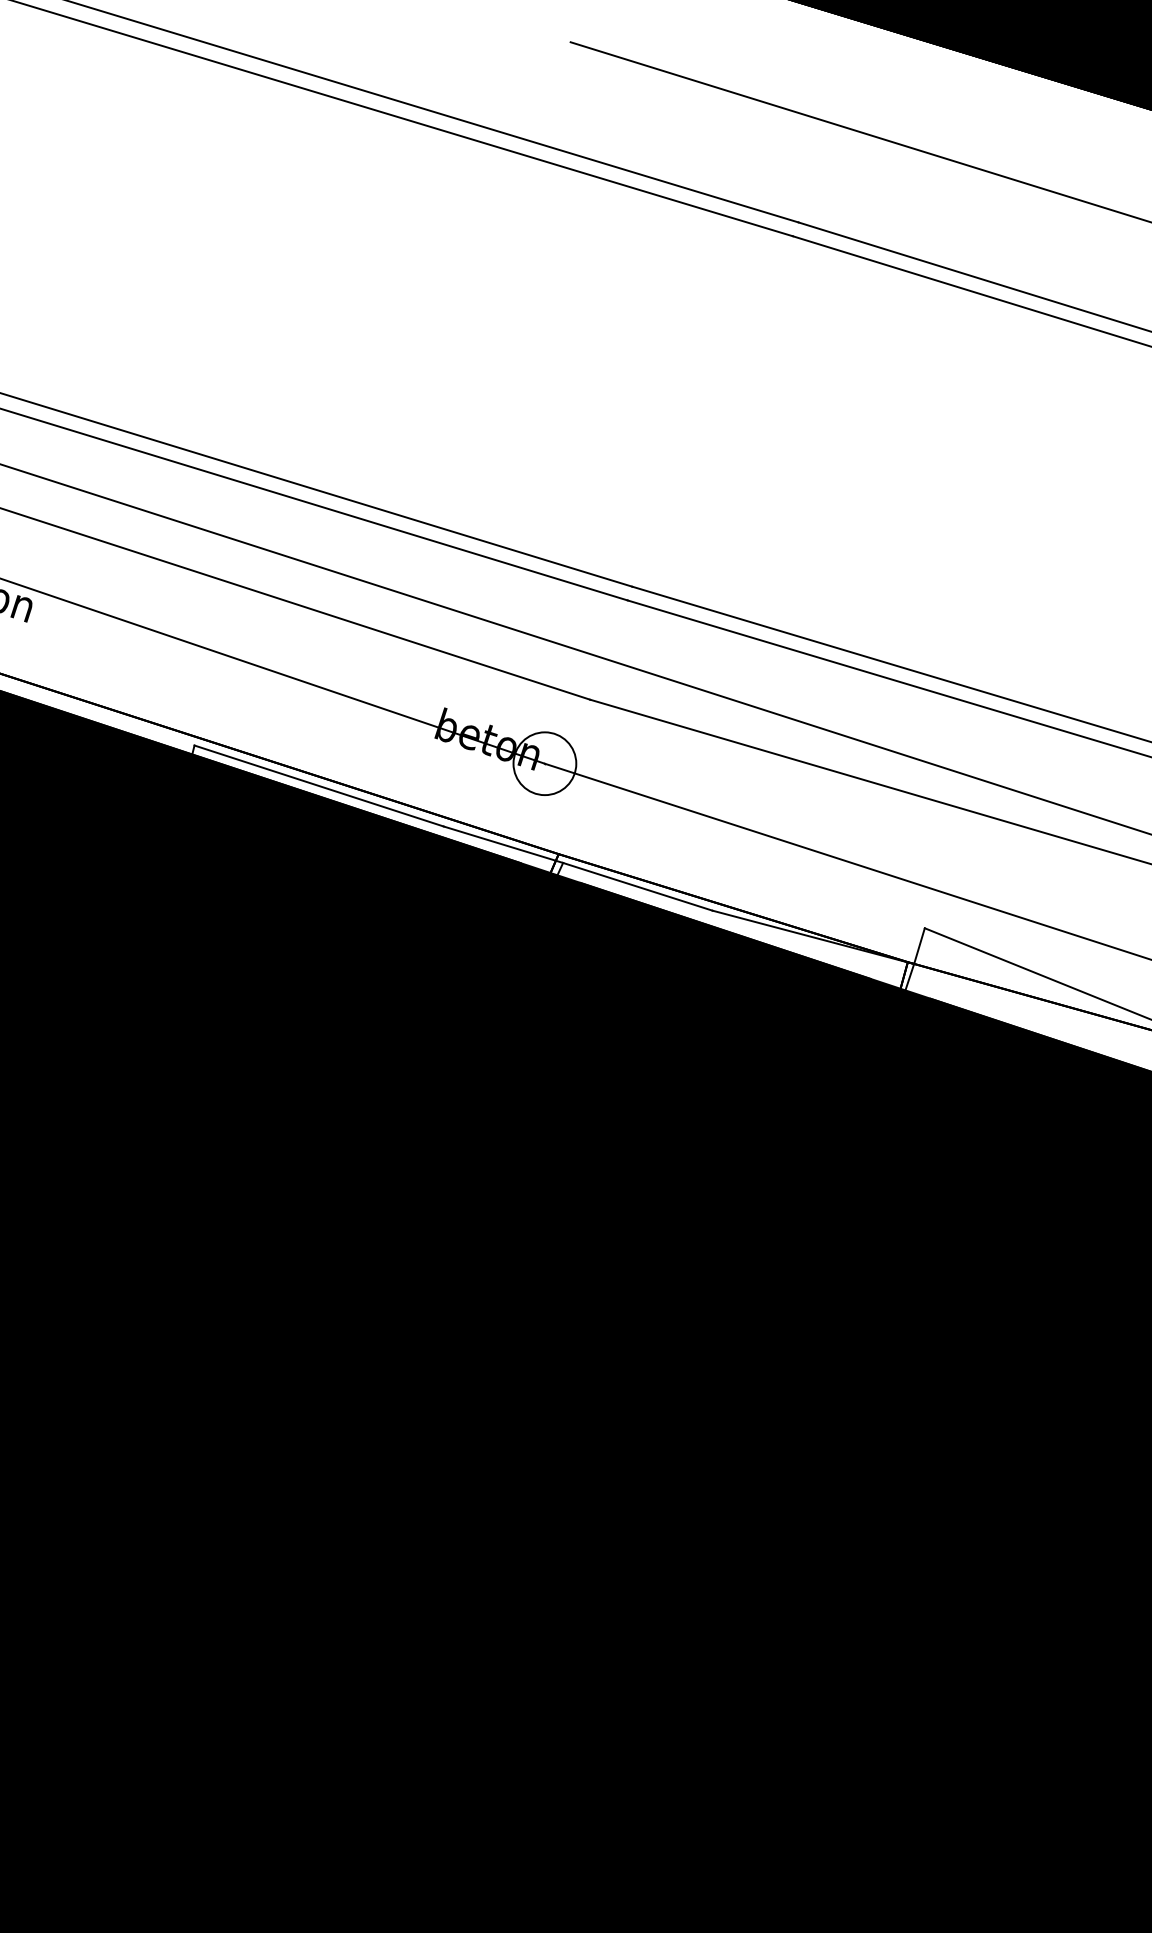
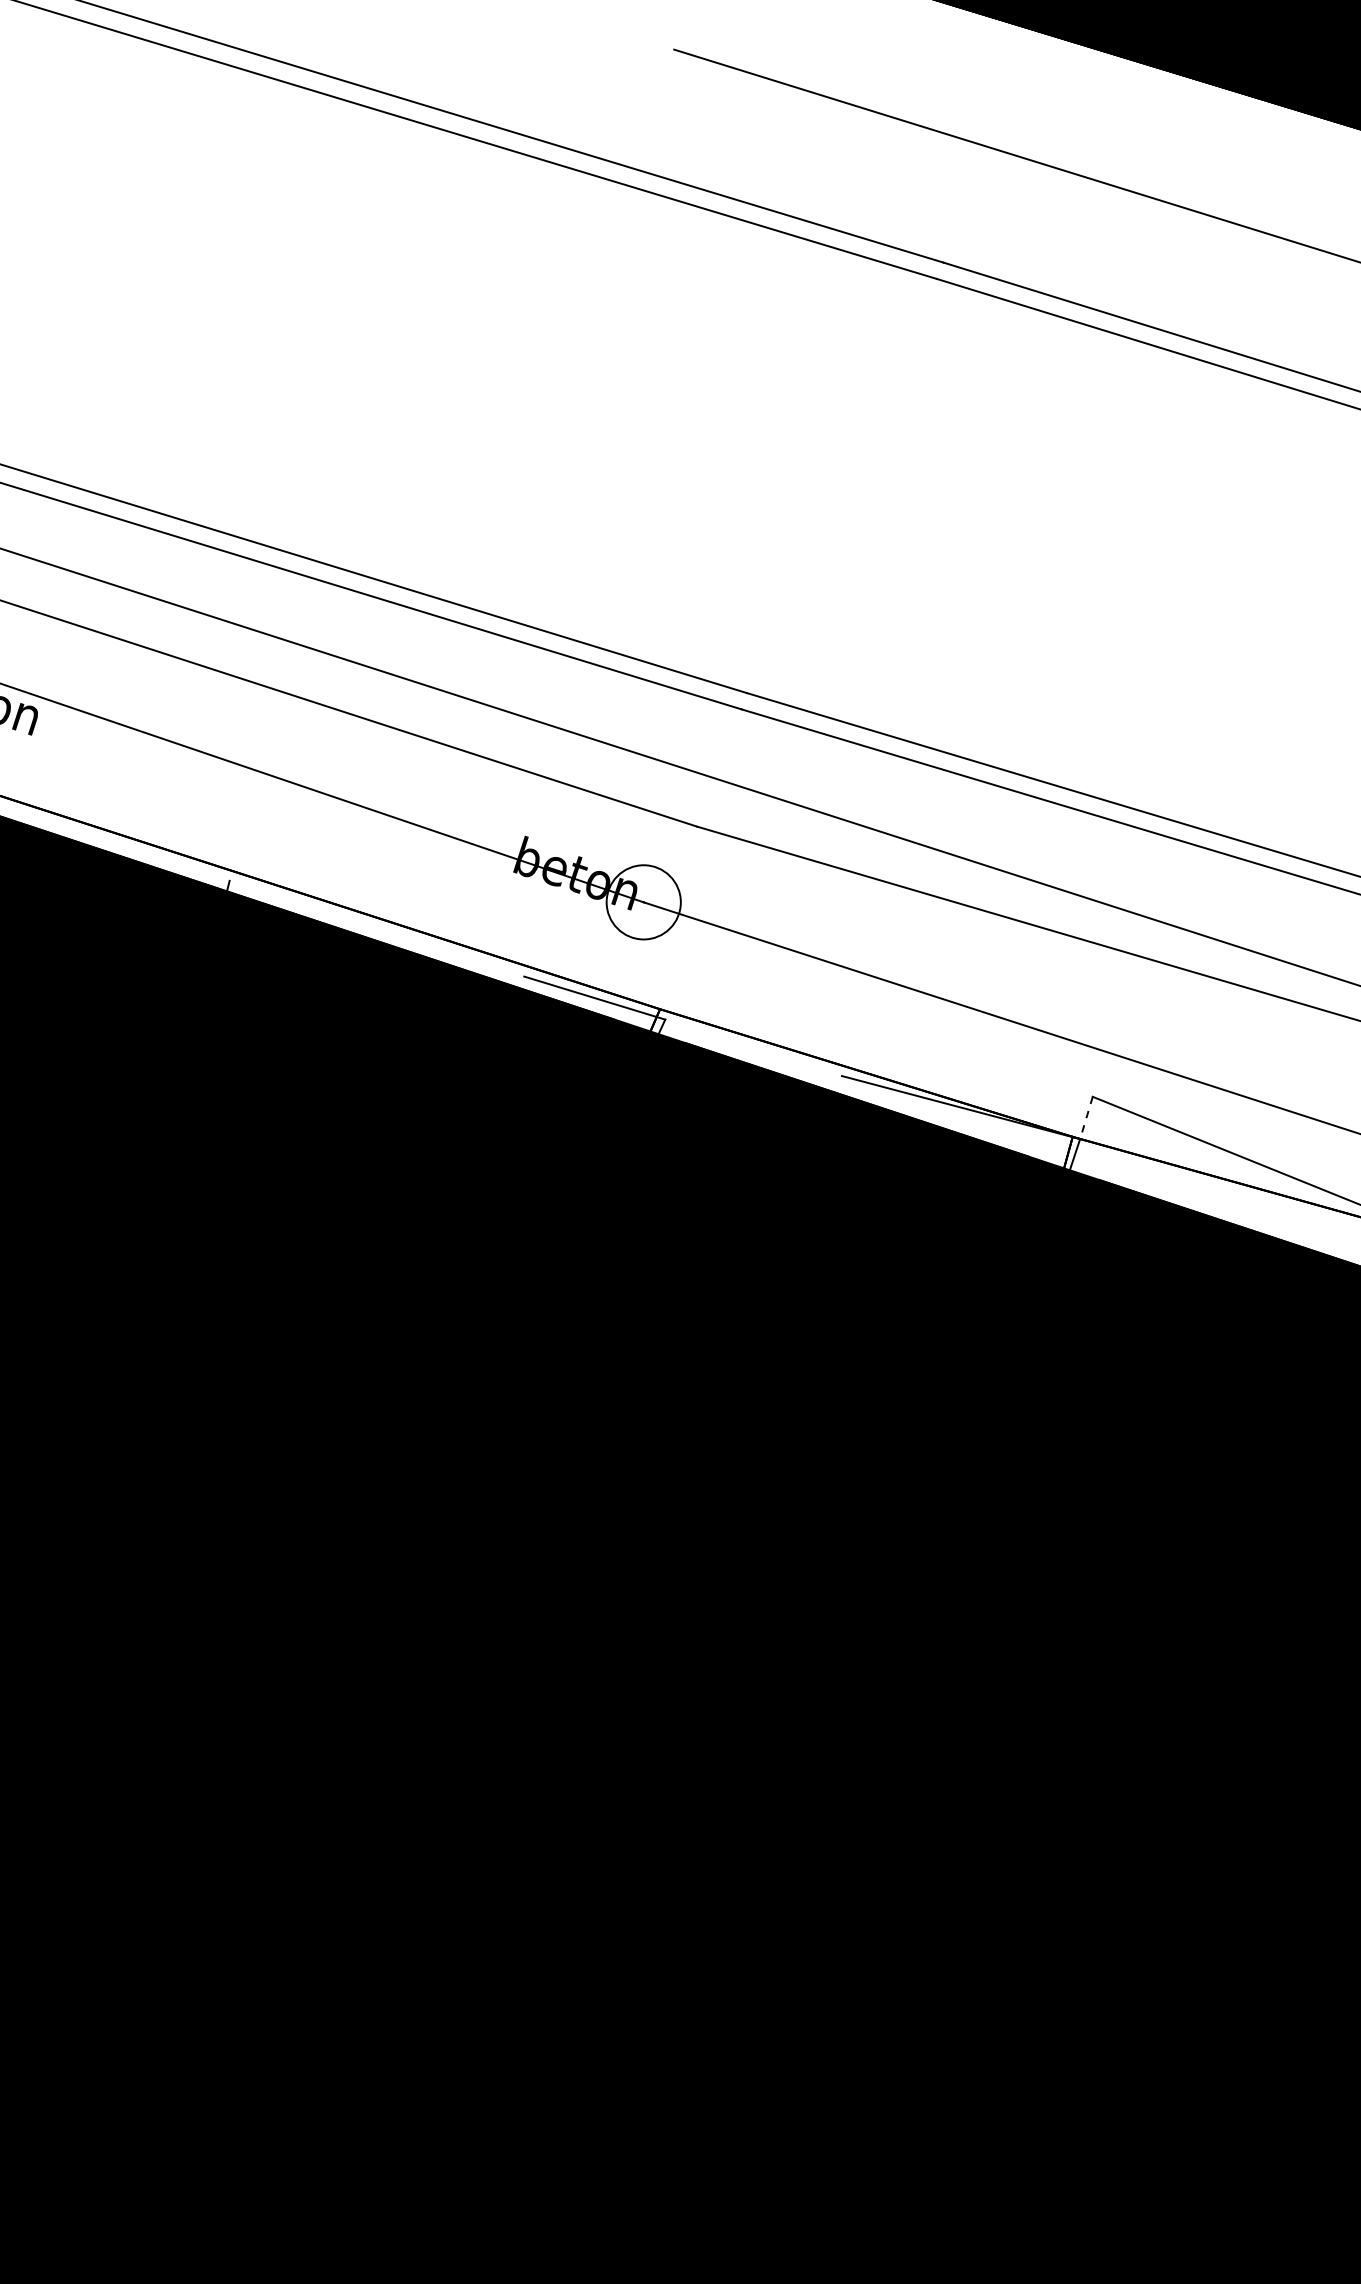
line: (318, 785) -> (376, 928), removed
line: (637, 886) -> (753, 1047), removed
line: (919, 946) -> (1086, 1118), solid -> dashed

